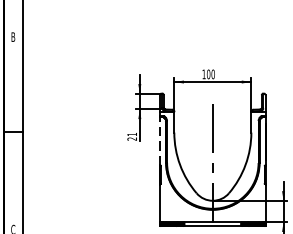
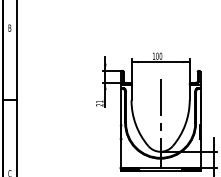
line: (159, 140) -> (120, 106), dashed -> solid

